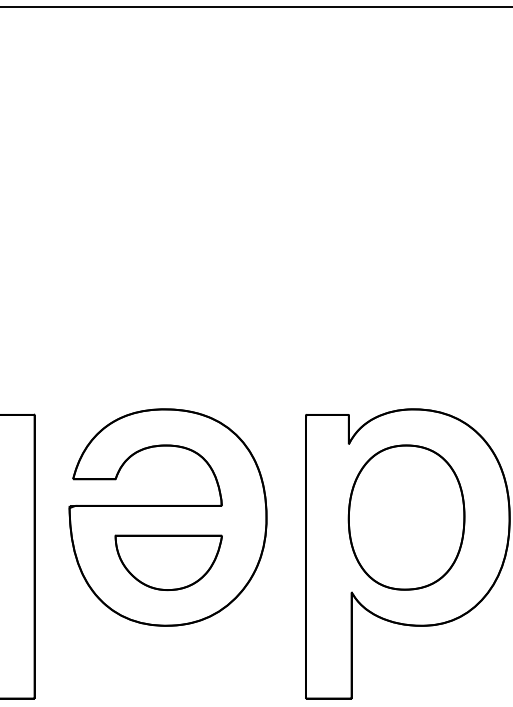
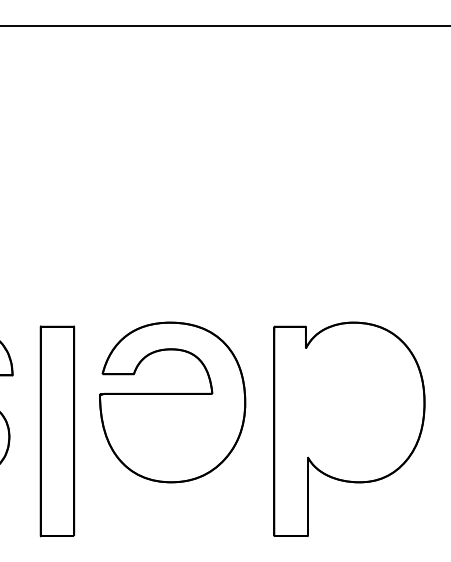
part: (406, 517) -> (348, 402), removed
part: (169, 562) -> (173, 435), removed

